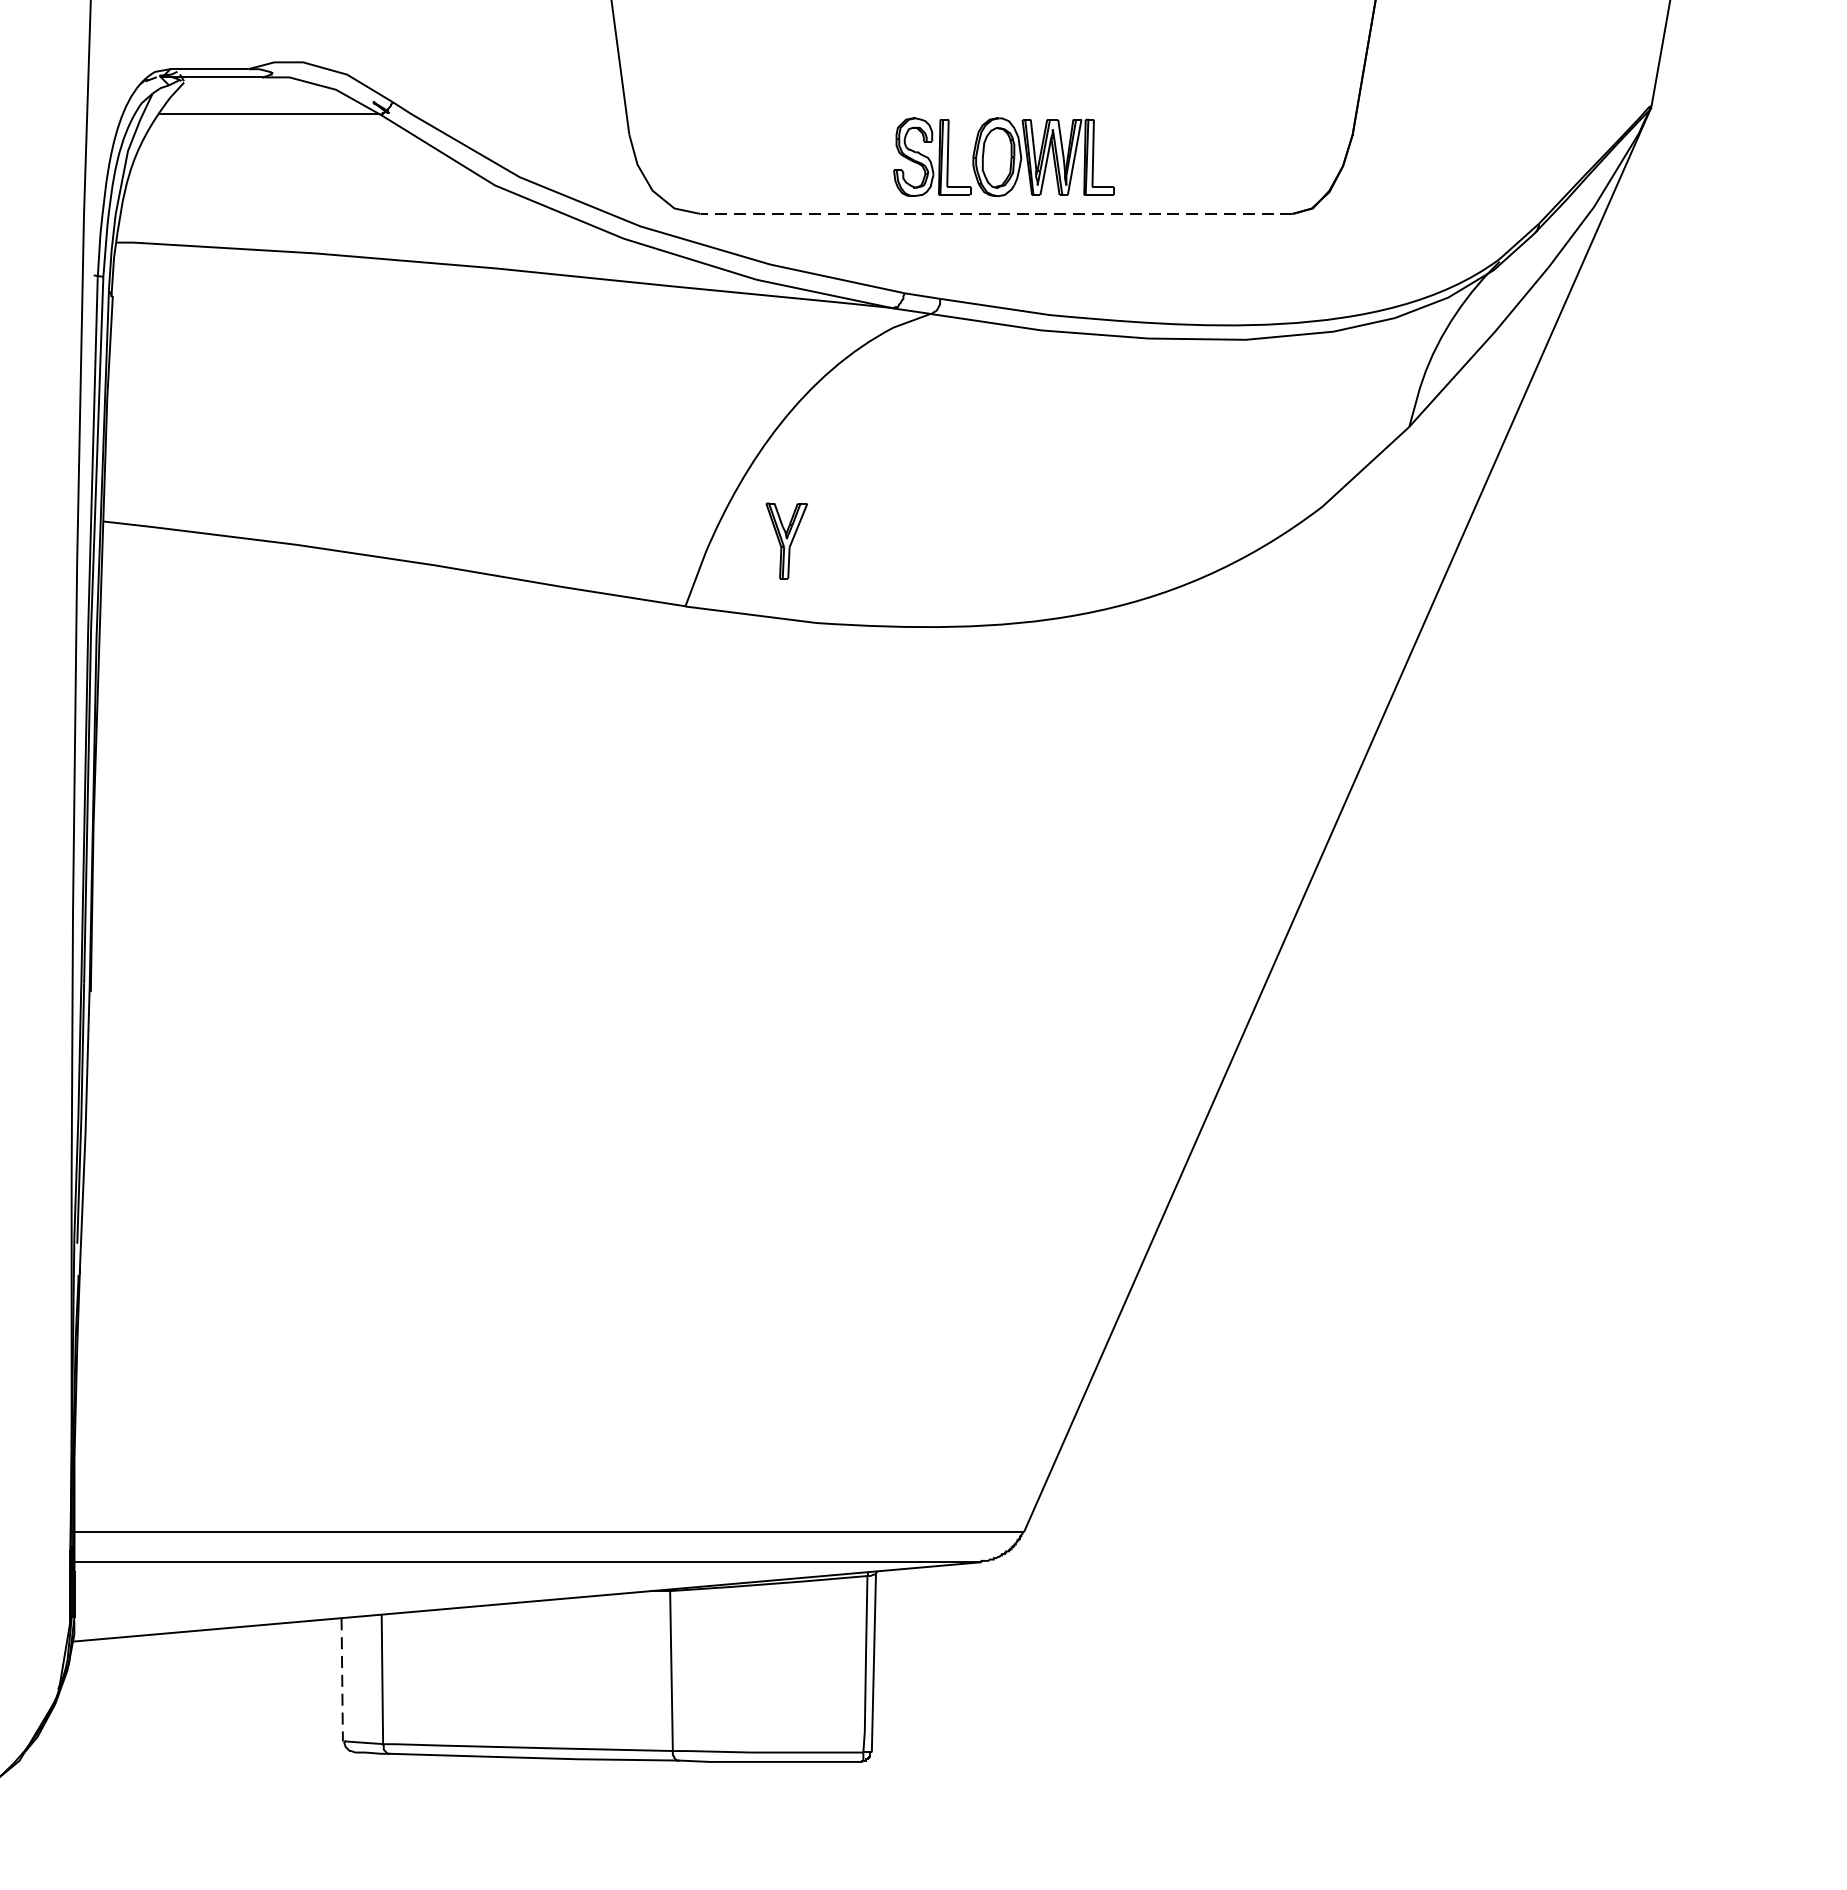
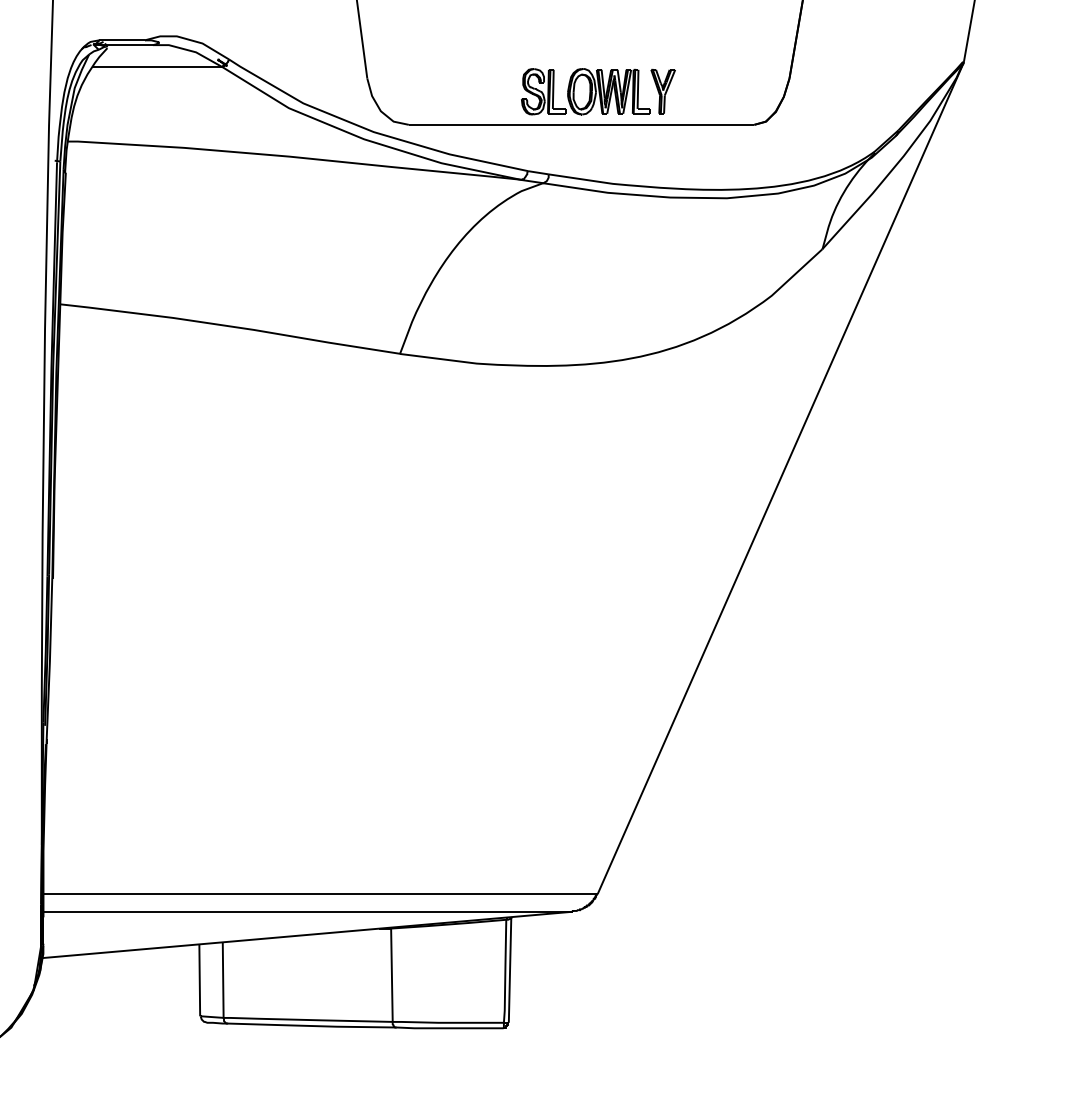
line: (996, 213) -> (581, 124), dashed -> solid
part: (785, 540) -> (662, 91), moved
line: (341, 1680) -> (199, 980), dashed -> solid

